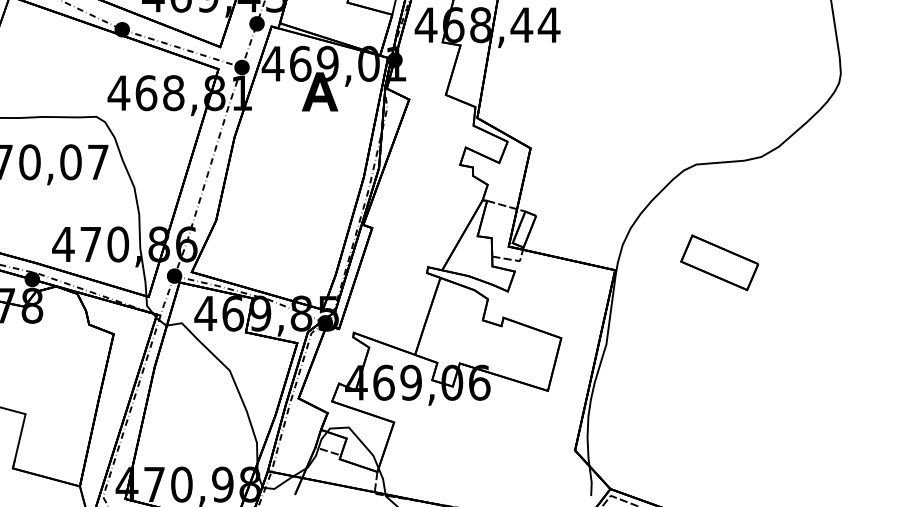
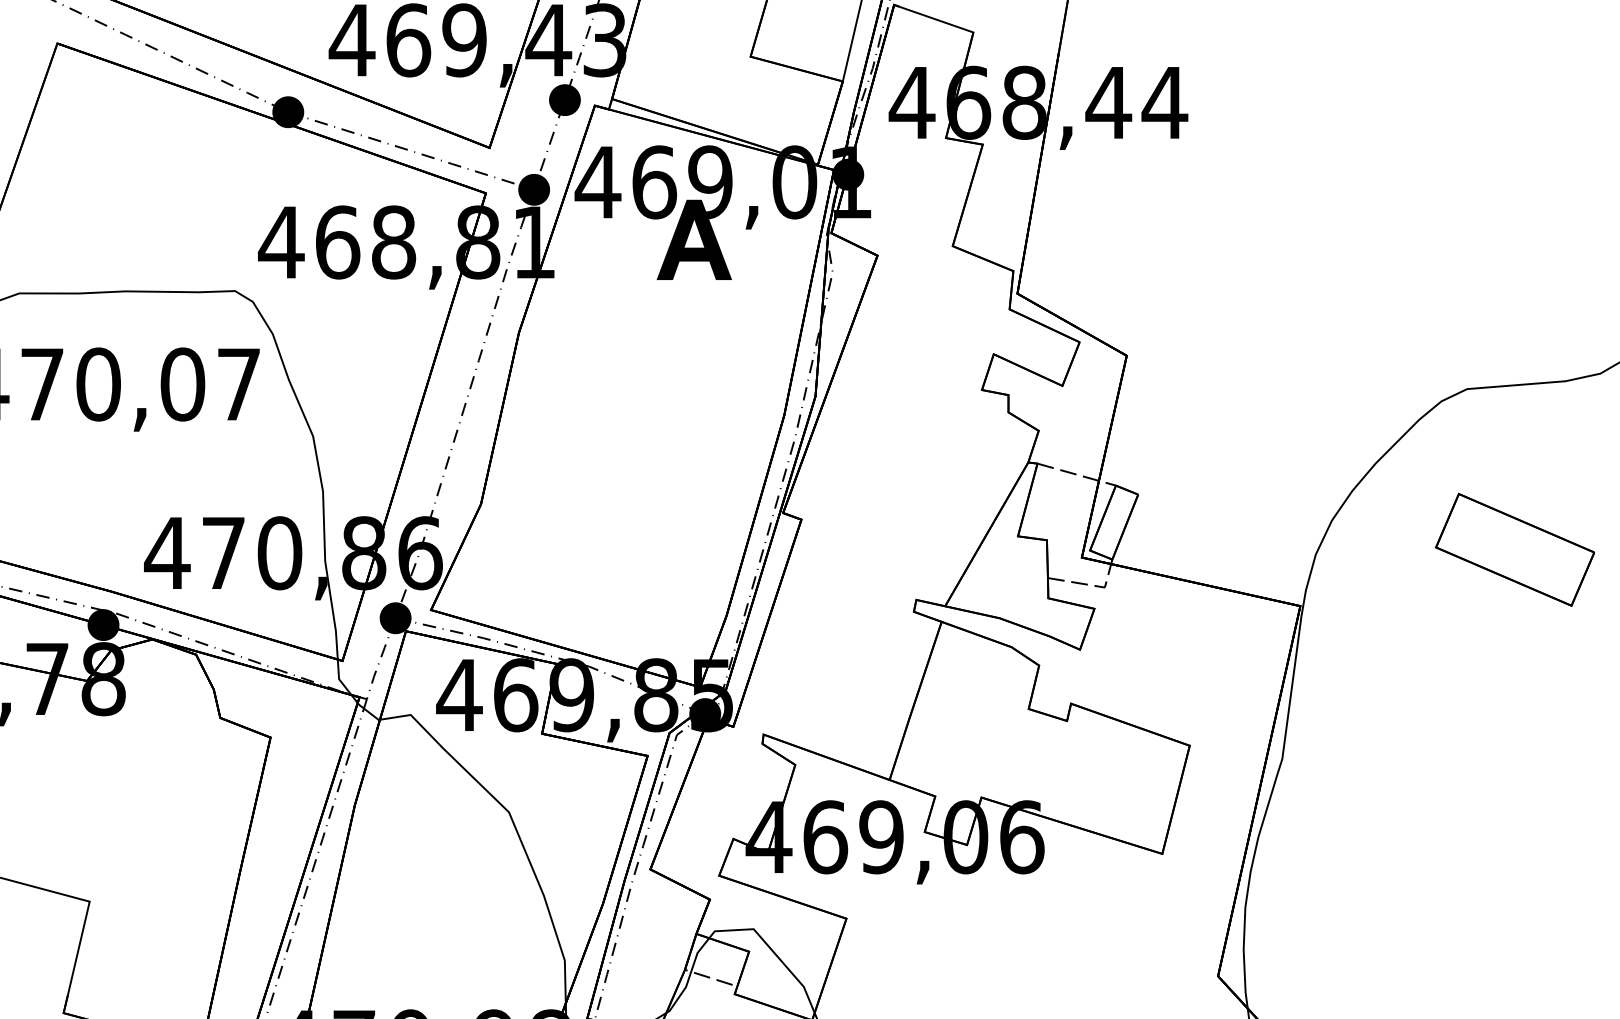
part: (719, 262) -> (1514, 549), moved

